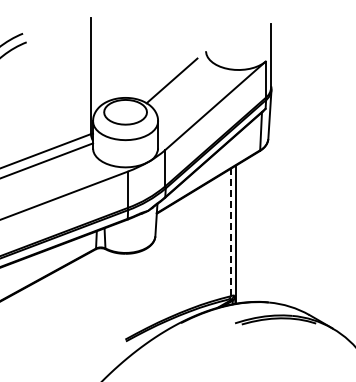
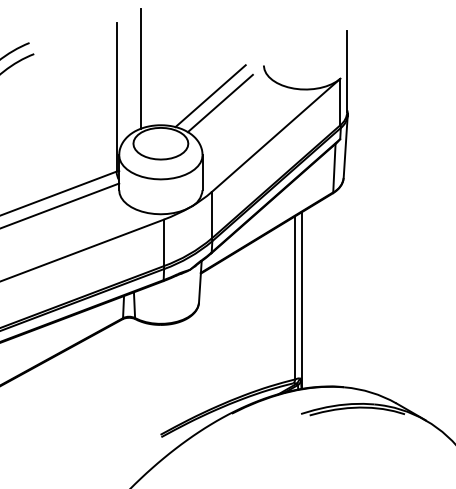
line: (109, 53) -> (140, 68), added
line: (163, 75) -> (209, 96), added
line: (230, 232) -> (295, 297), dashed -> solid

